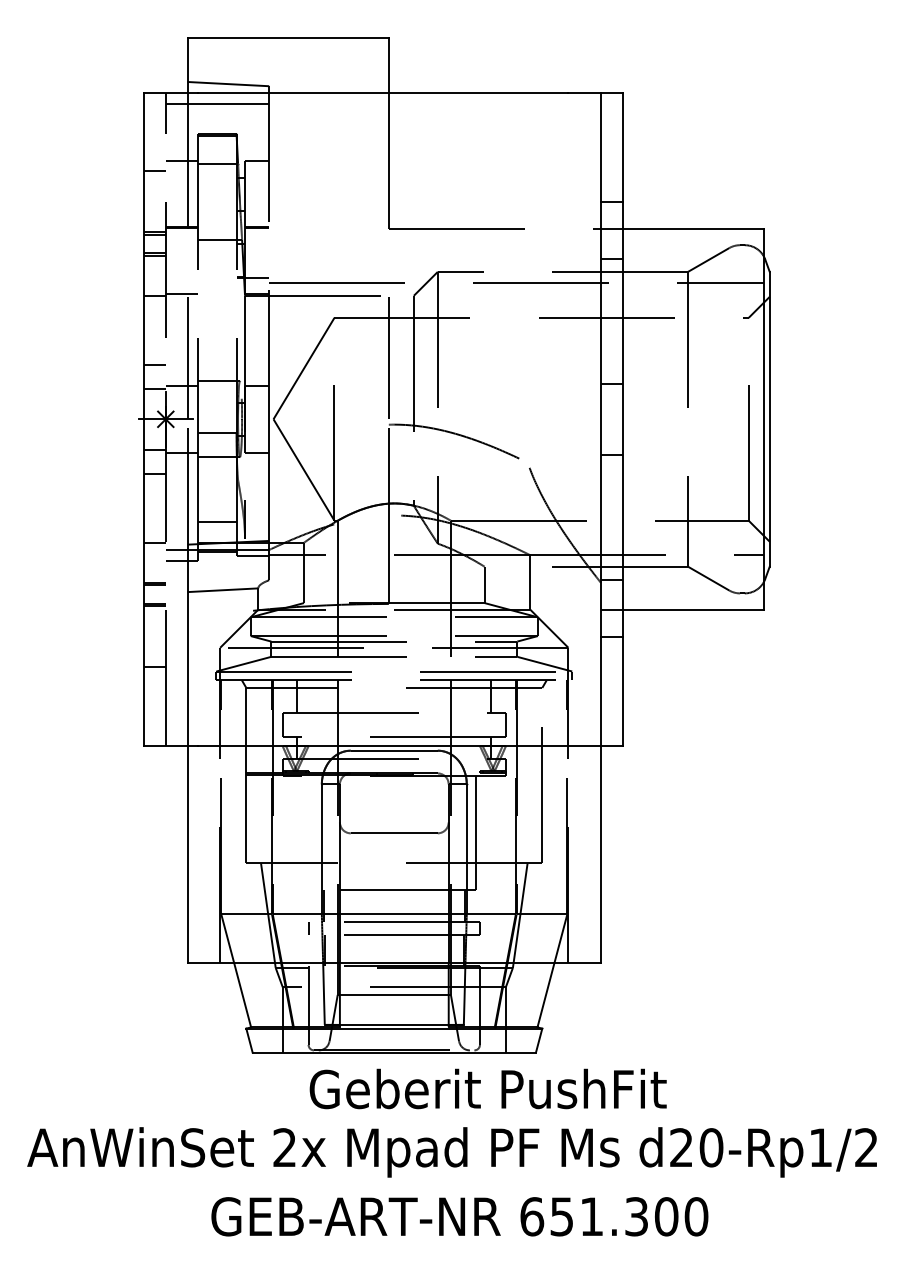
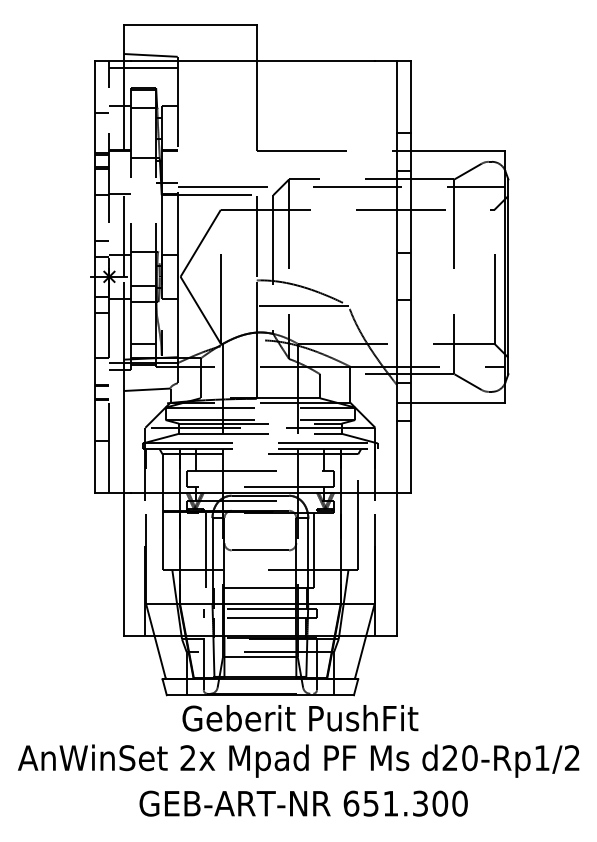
line: (458, 462) -> (302, 305), added
line: (312, 833) -> (206, 550), added
text: (488, 1089) -> (300, 718), moved

